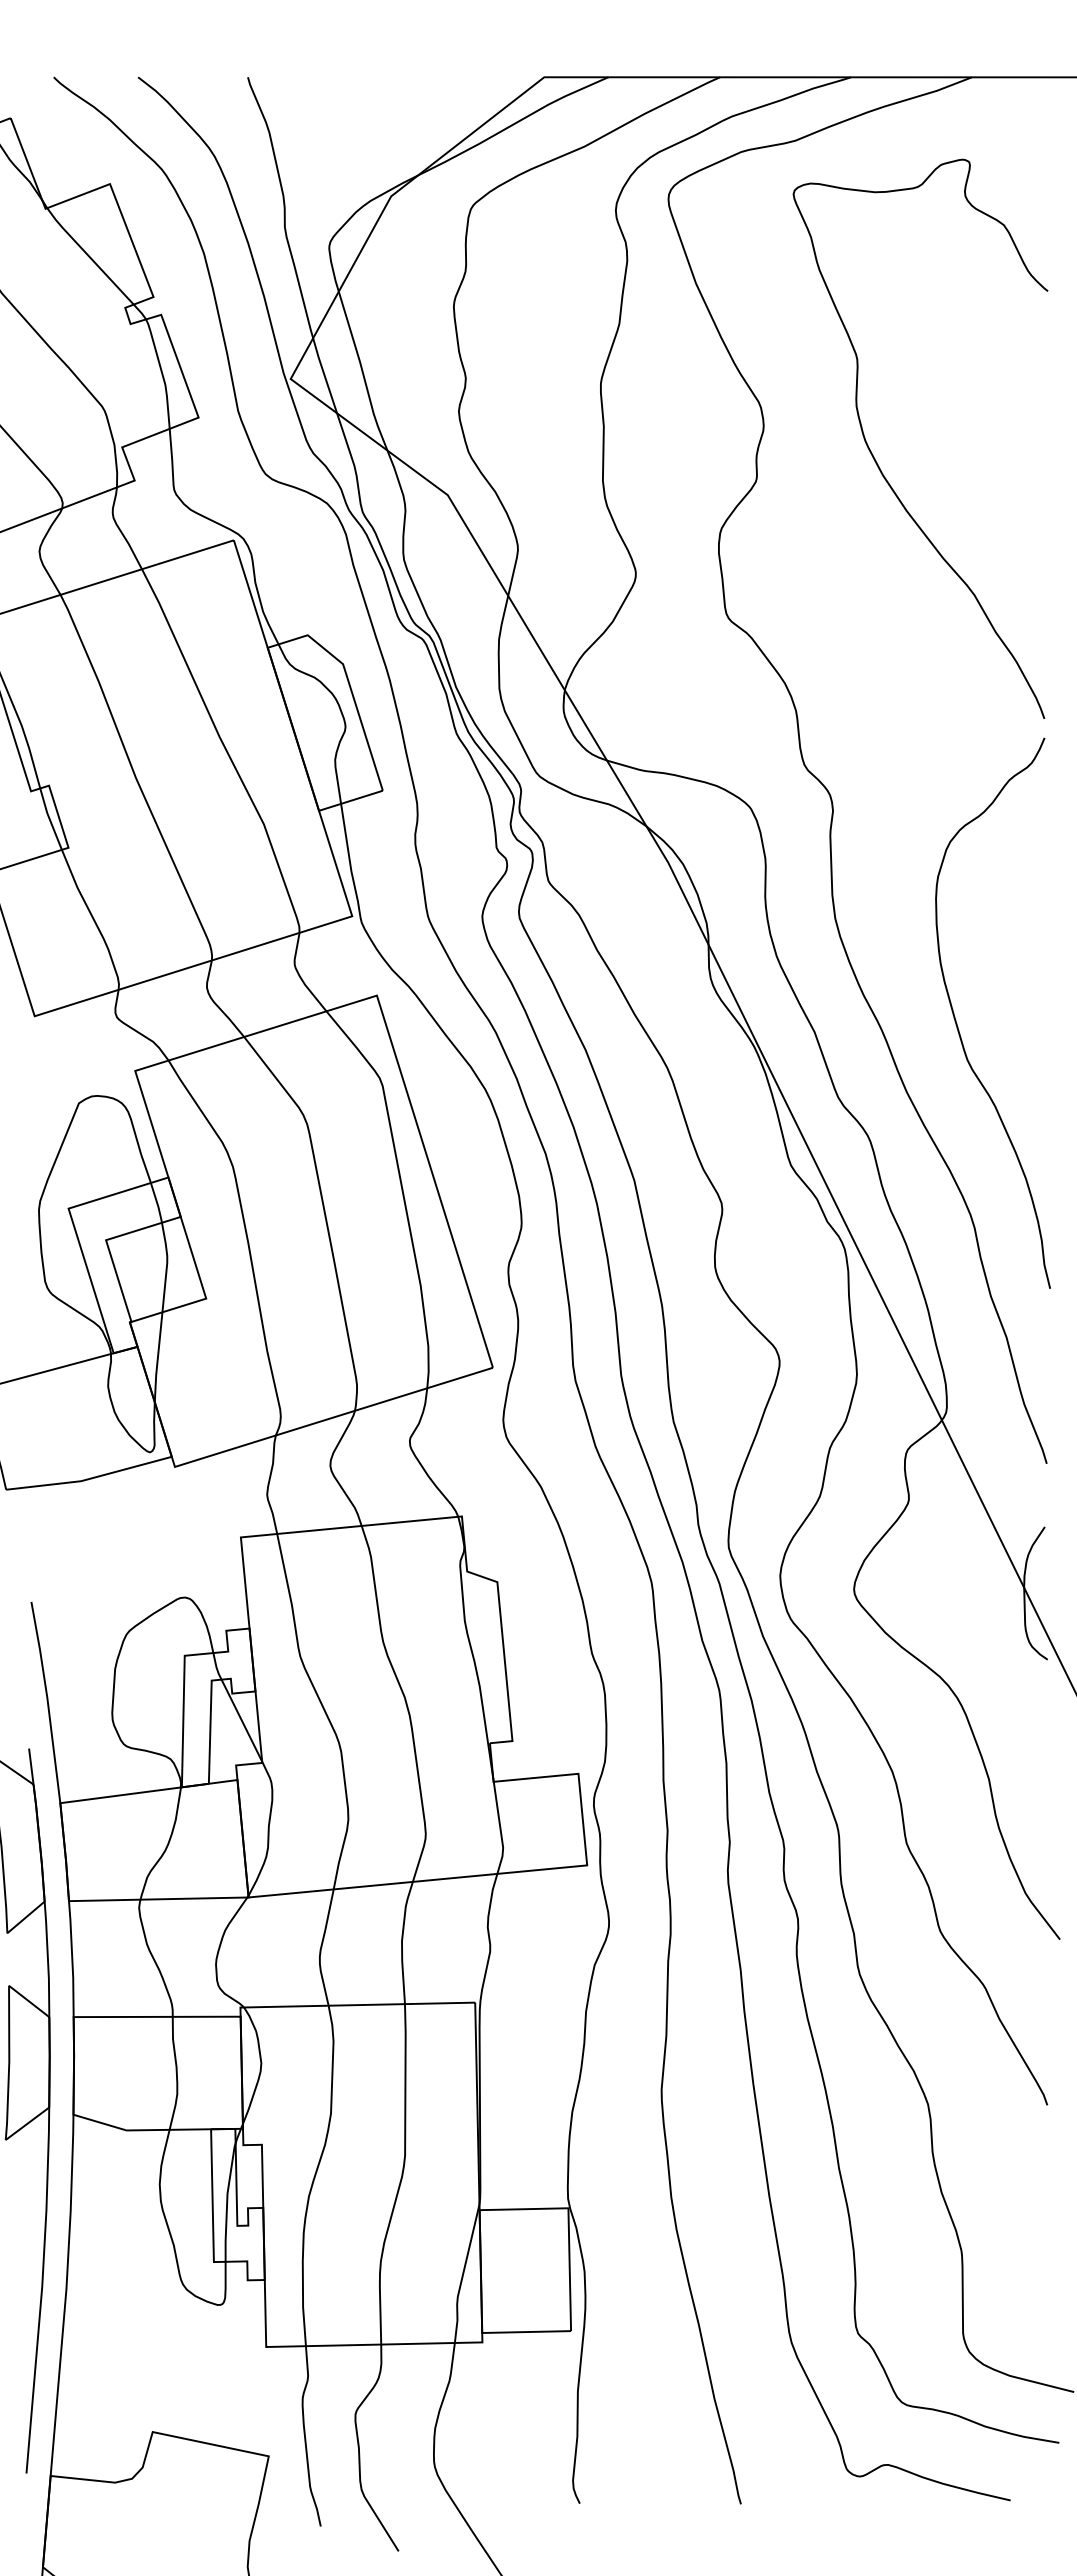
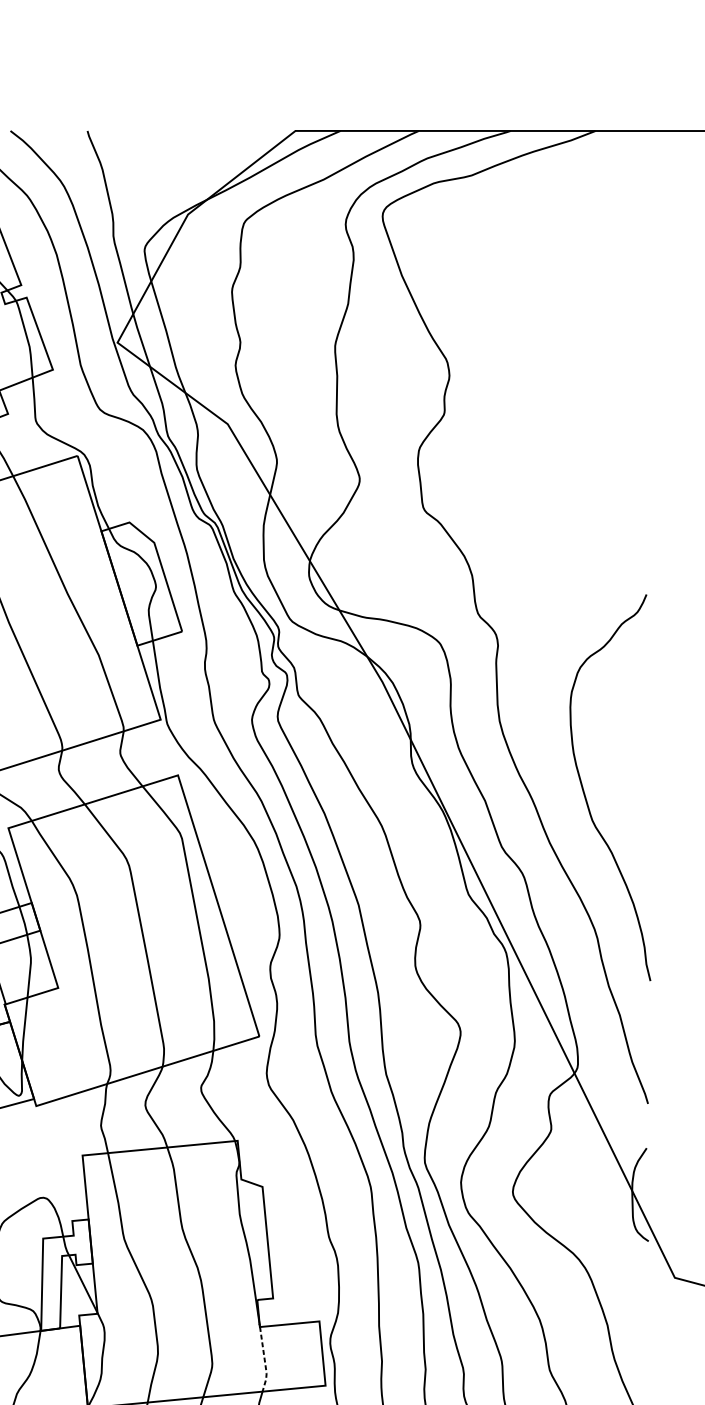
curve: (876, 460) -> (528, 399), removed
line: (500, 1830) -> (264, 1361), solid -> dashed

